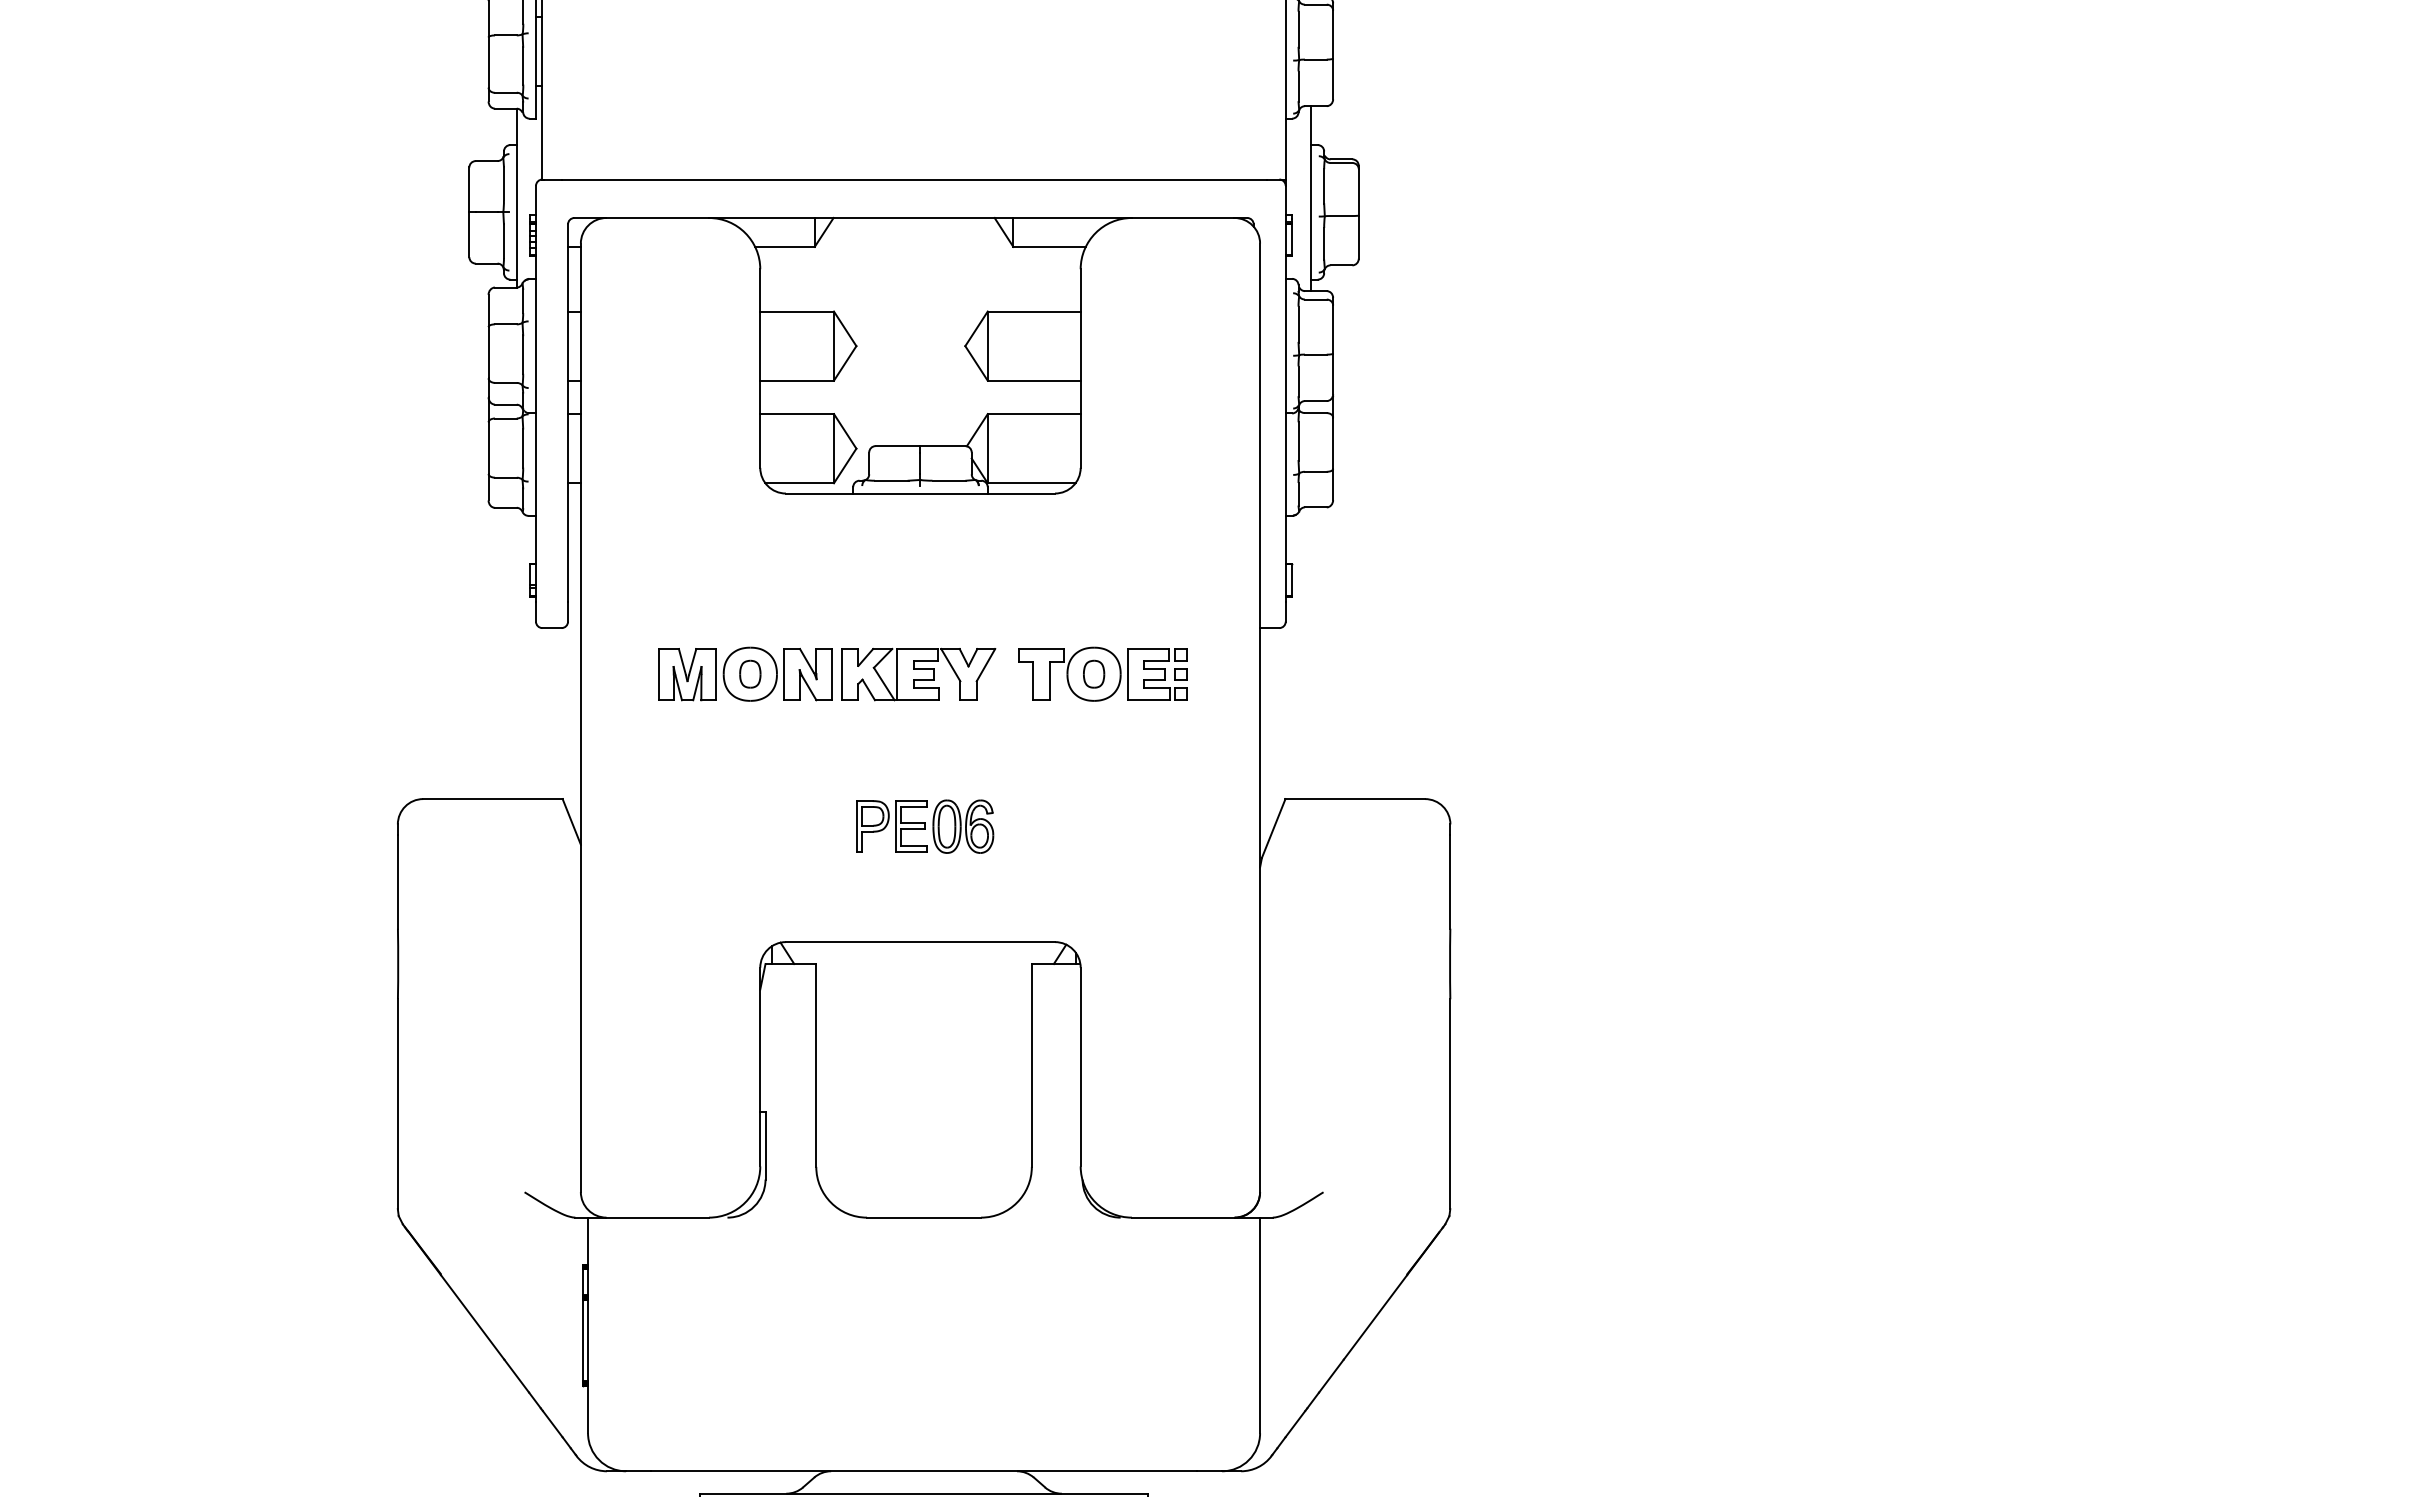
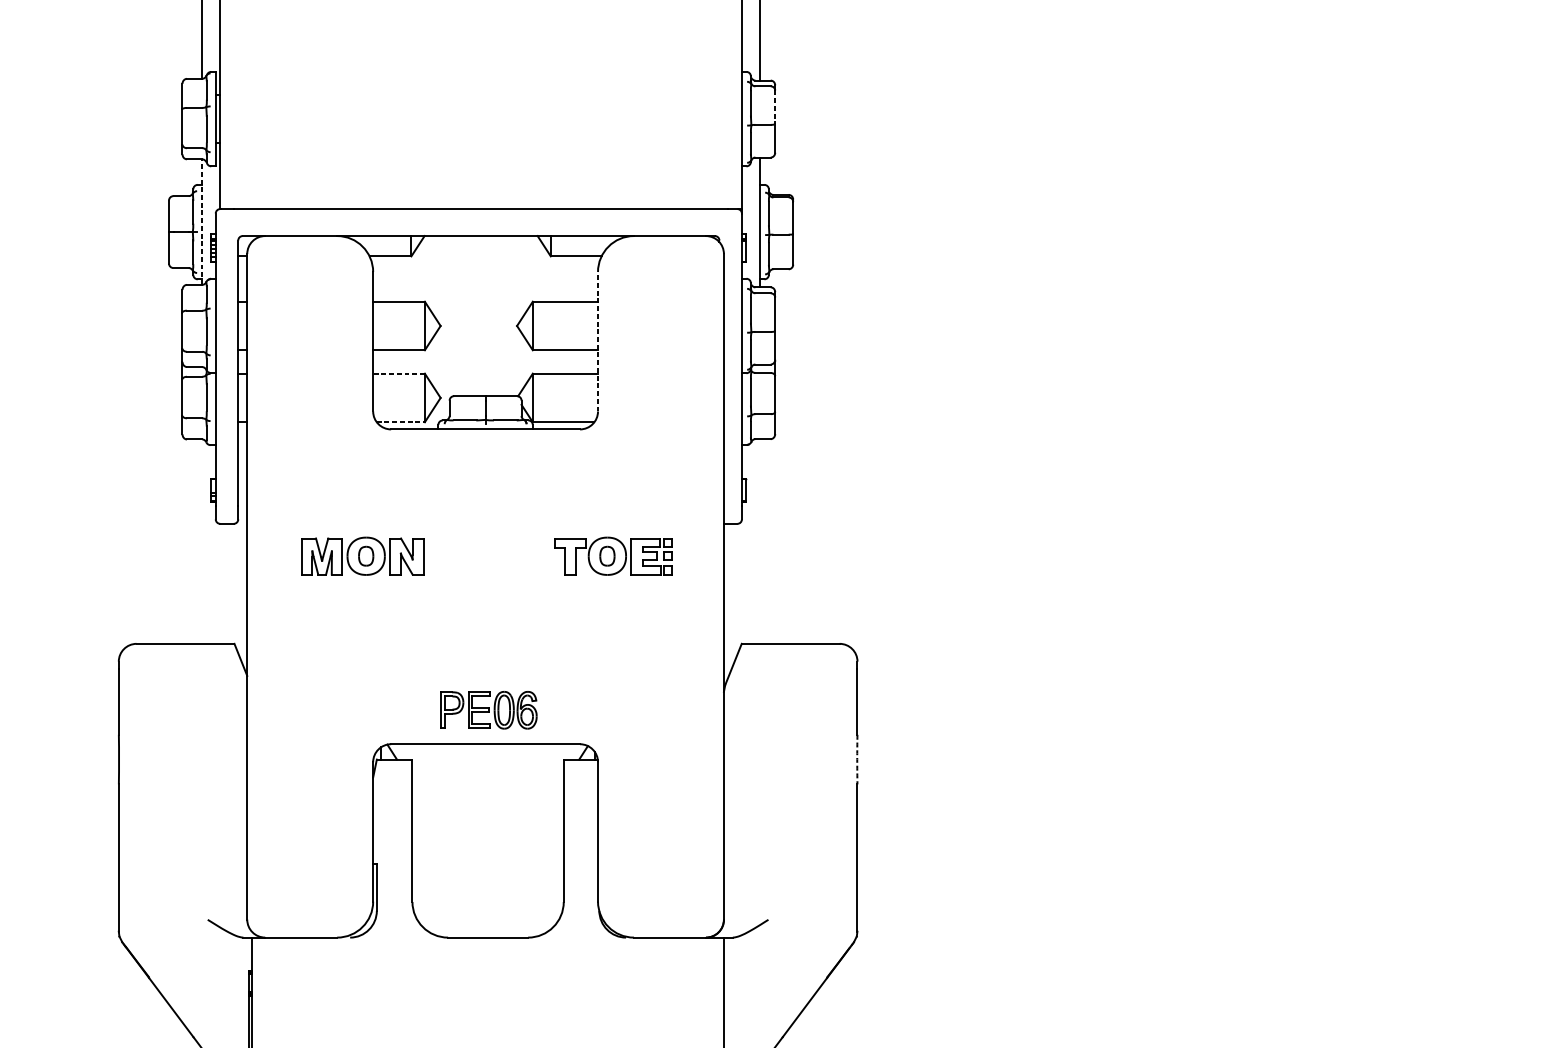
line: (1333, 35) -> (775, 107), solid -> dashed
line: (516, 197) -> (202, 221), solid -> dashed
line: (1080, 368) -> (597, 341), solid -> dashed
line: (797, 414) -> (399, 373), solid -> dashed
line: (800, 483) -> (401, 422), solid -> dashed
part: (918, 674) -> (484, 556), removed
part: (925, 826) -> (489, 710), moved
arc: (1450, 964) -> (857, 759), solid -> dashed

